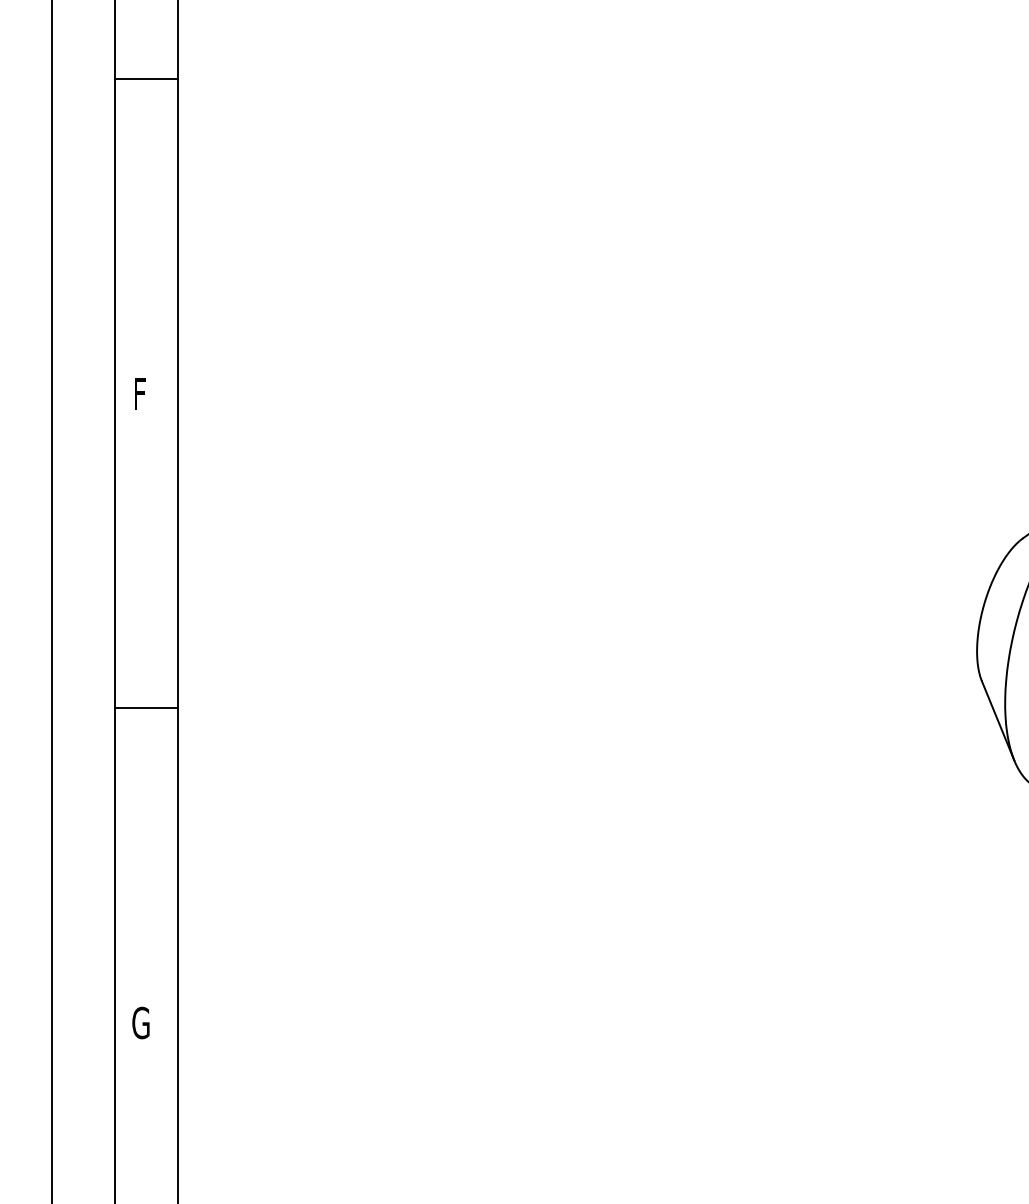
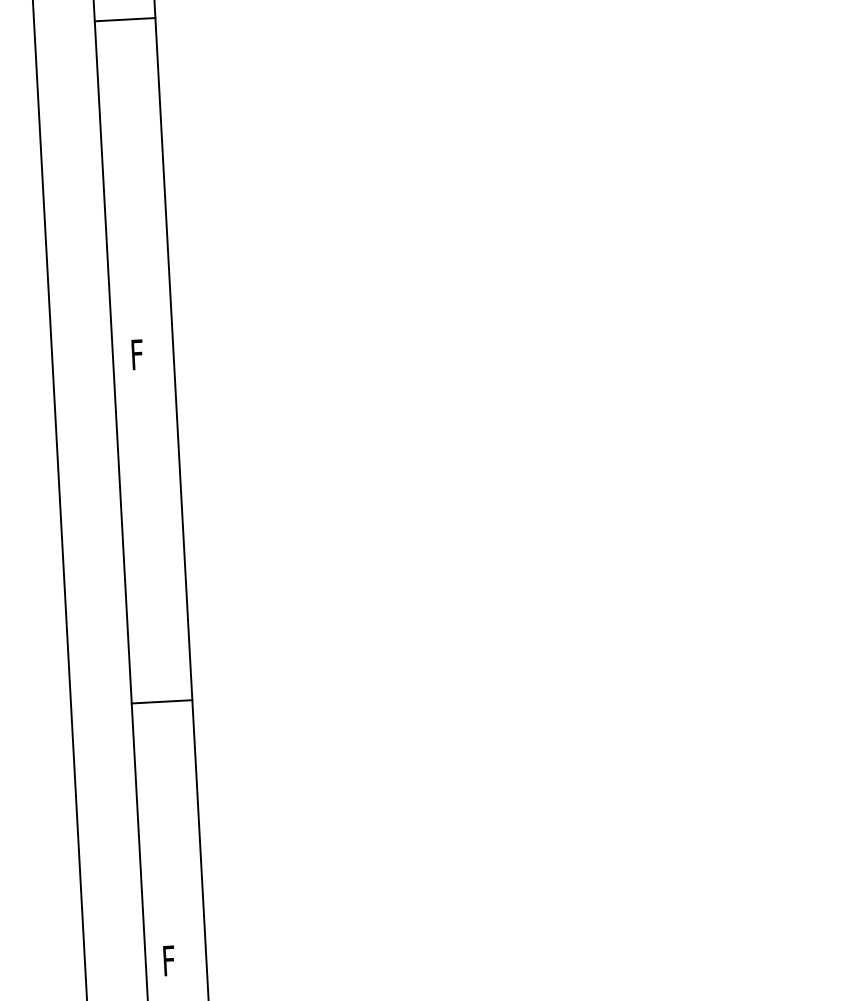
line: (145, 79) -> (124, 19), moved
line: (145, 708) -> (161, 701), moved
text: (140, 1022) -> (170, 960), G -> F

